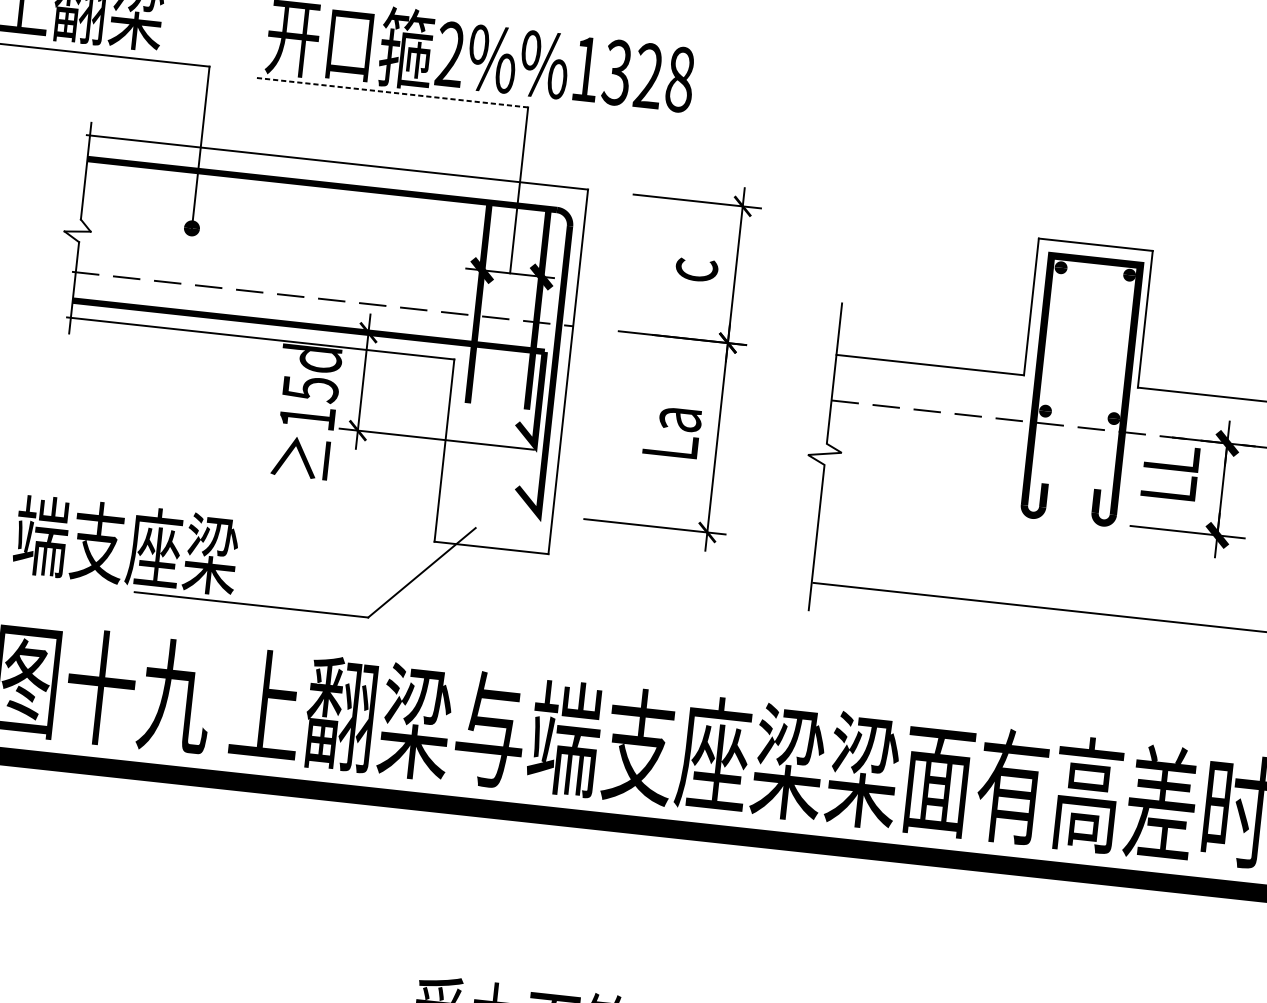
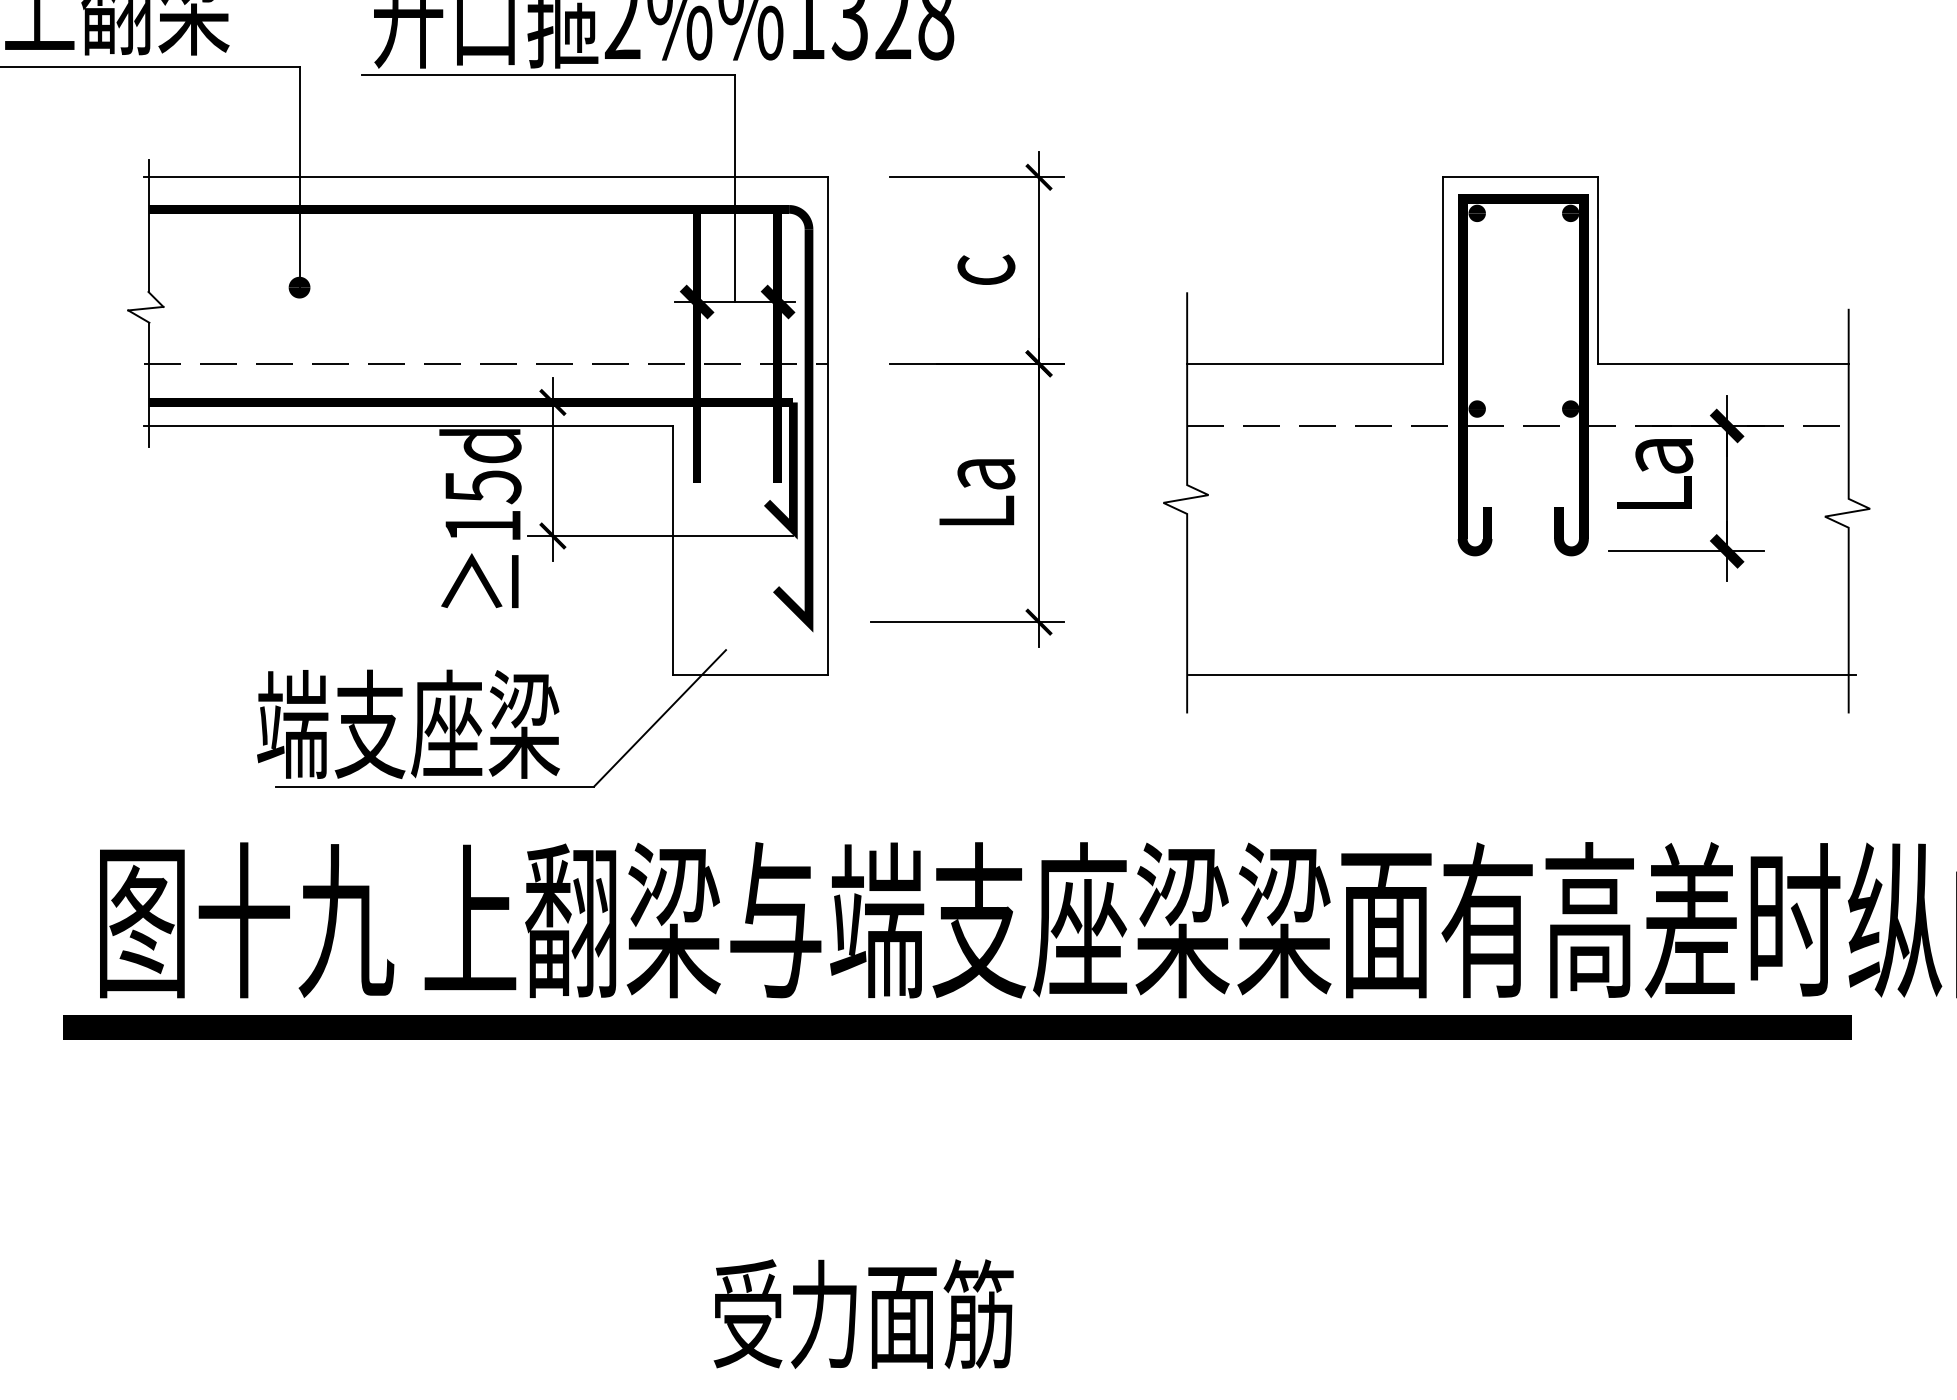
line: (391, 92) -> (548, 75), dashed -> solid
text: (1172, 459) -> (1655, 455), L -> a
text: (126, 544) -> (408, 723), moved

